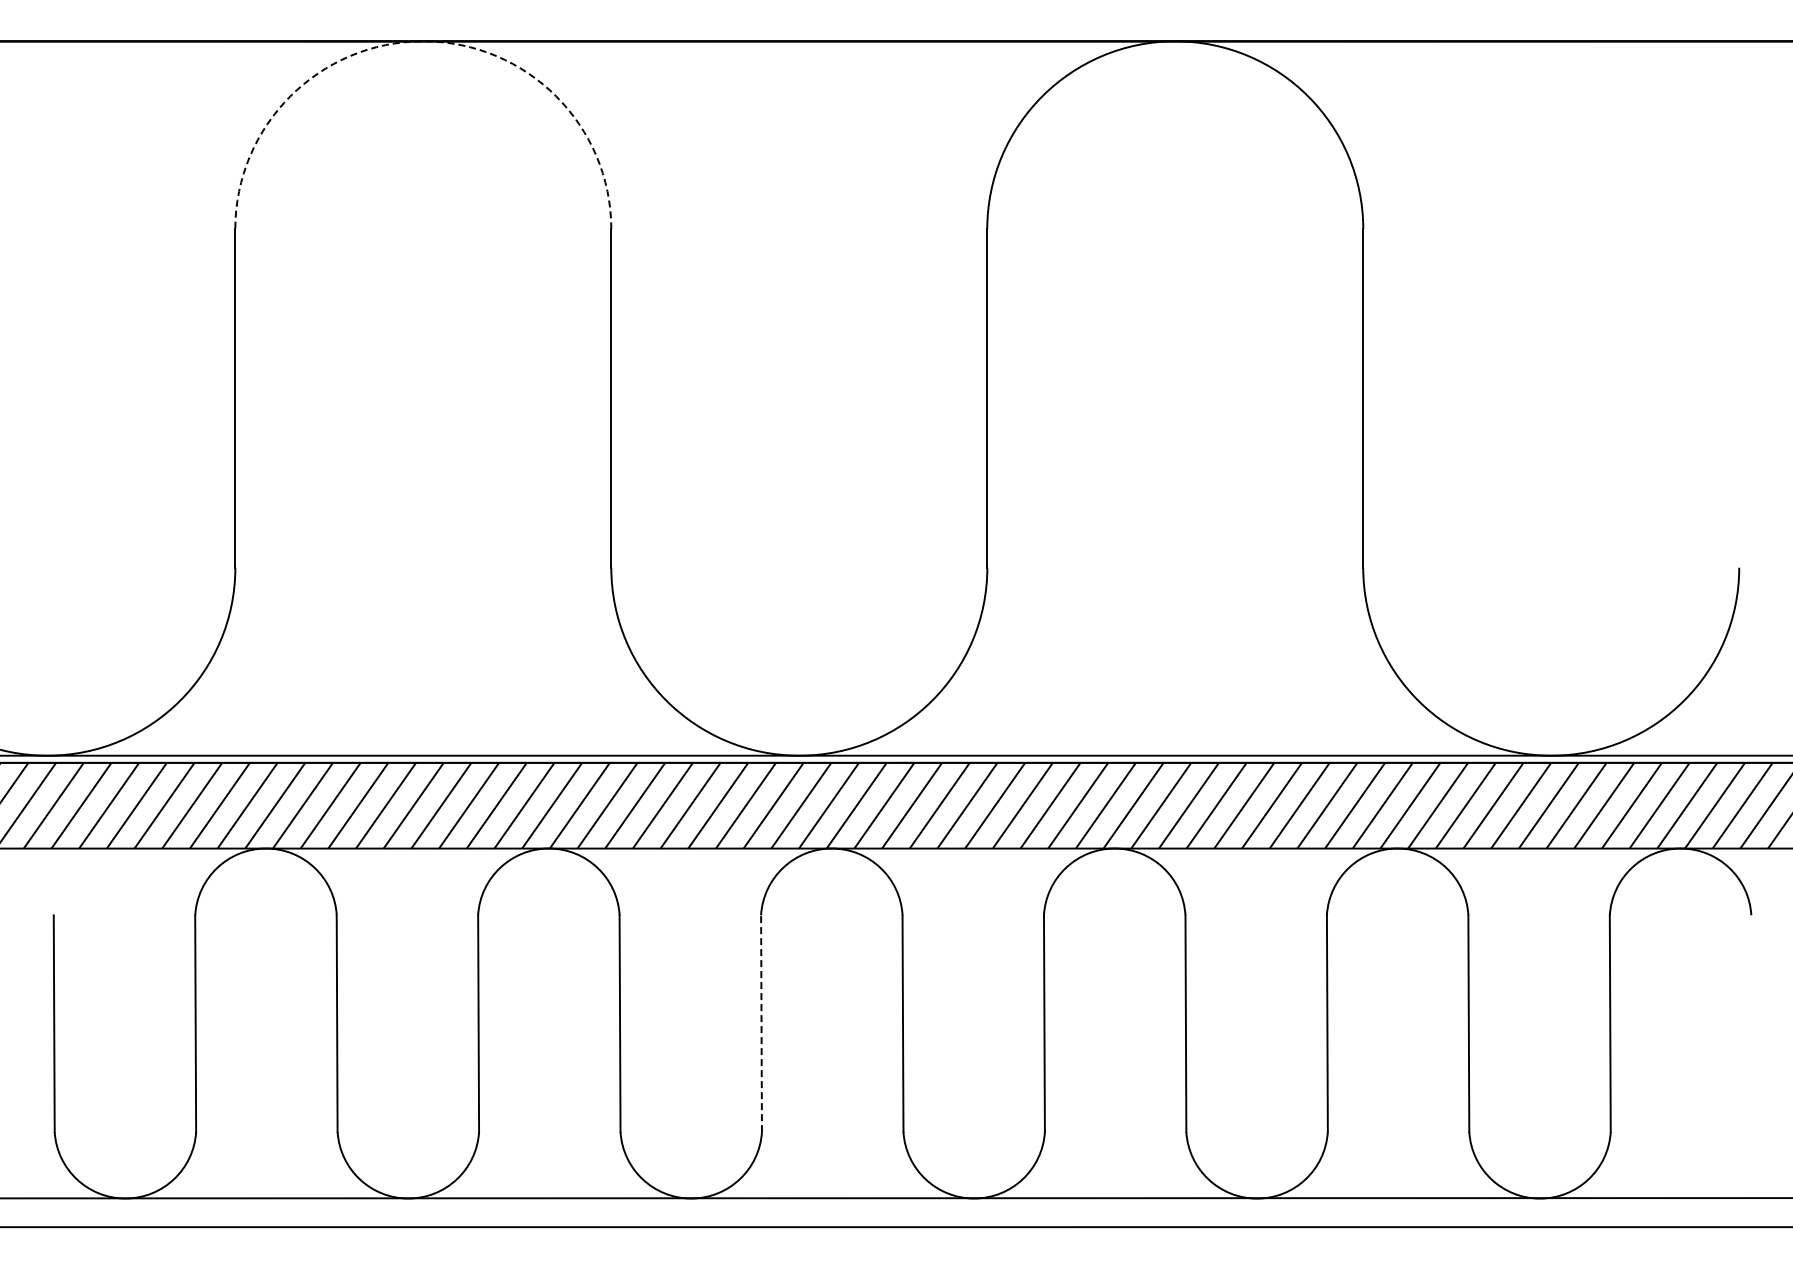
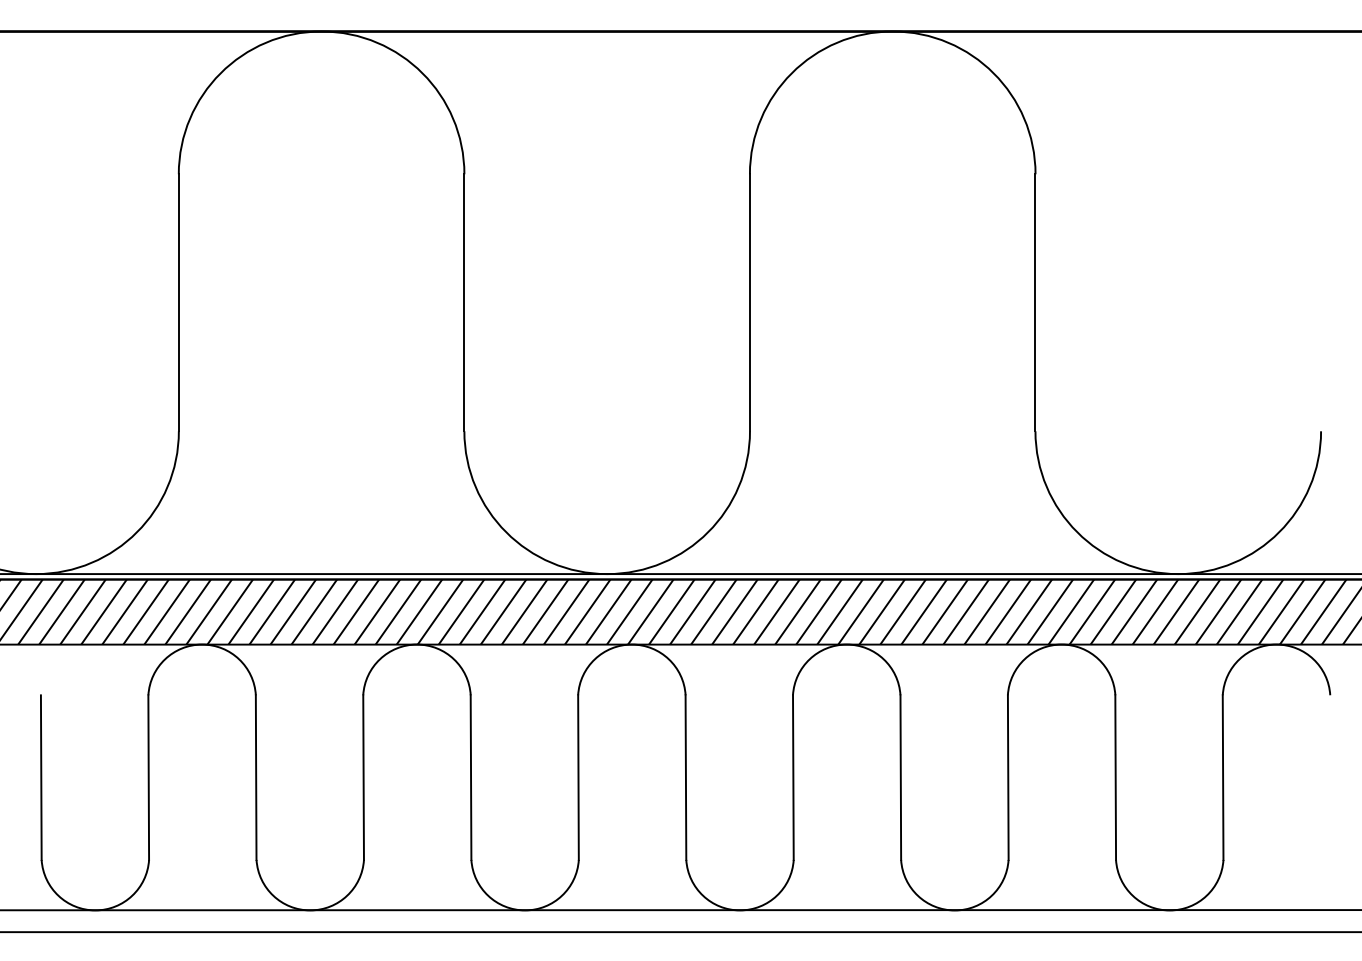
arc: (423, 41) -> (321, 31), dashed -> solid
line: (761, 1023) -> (578, 777), dashed -> solid

